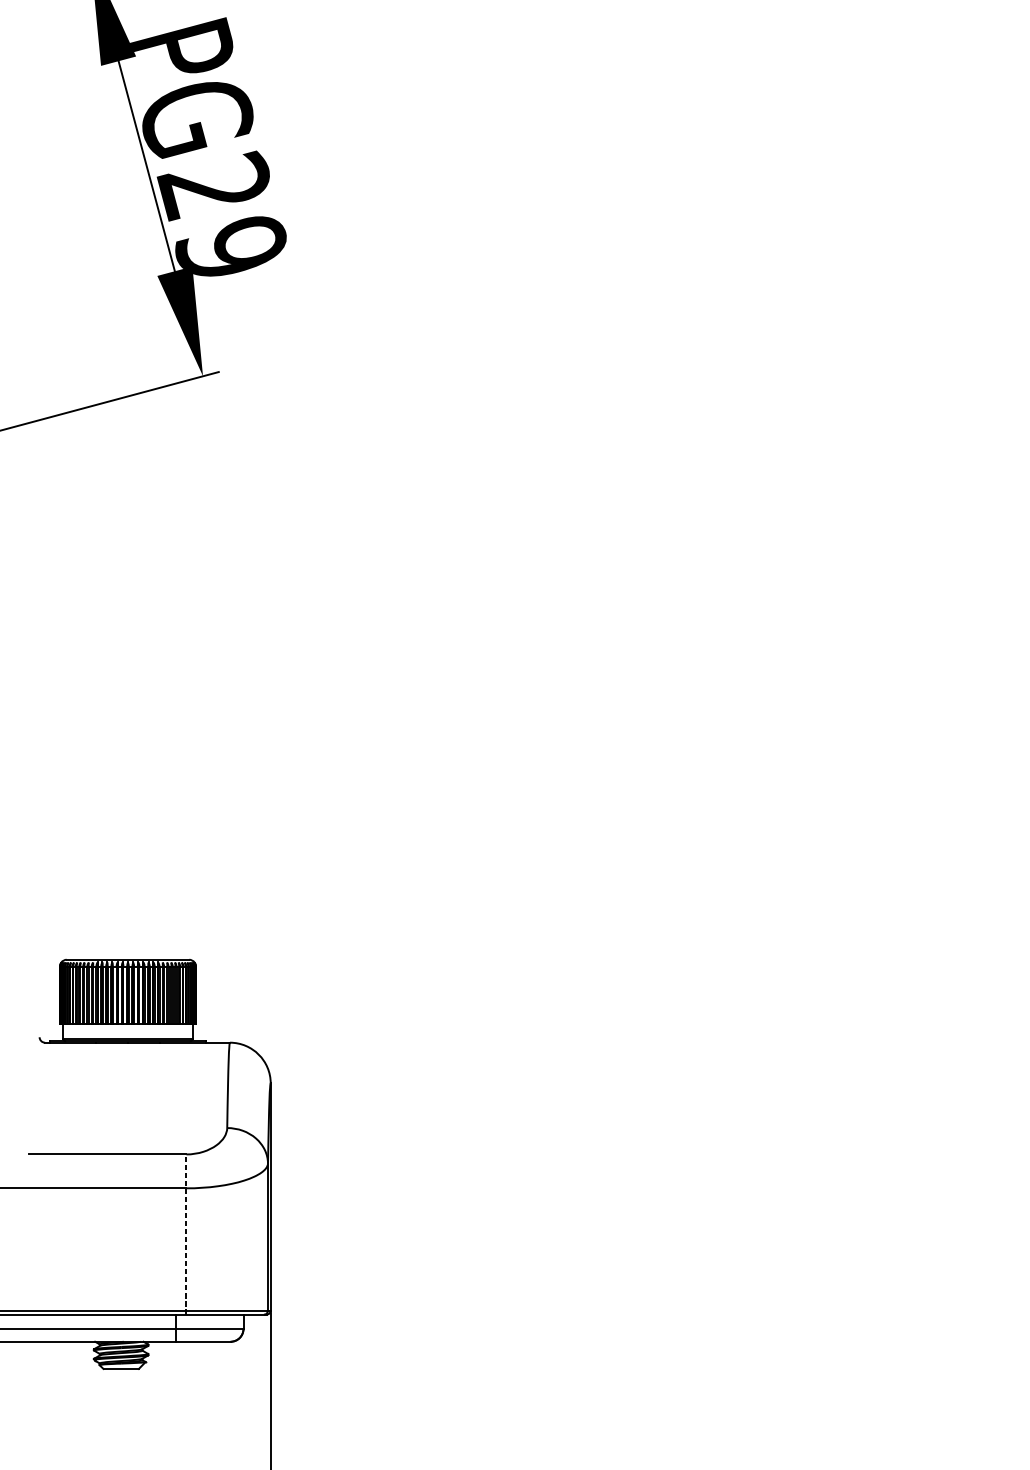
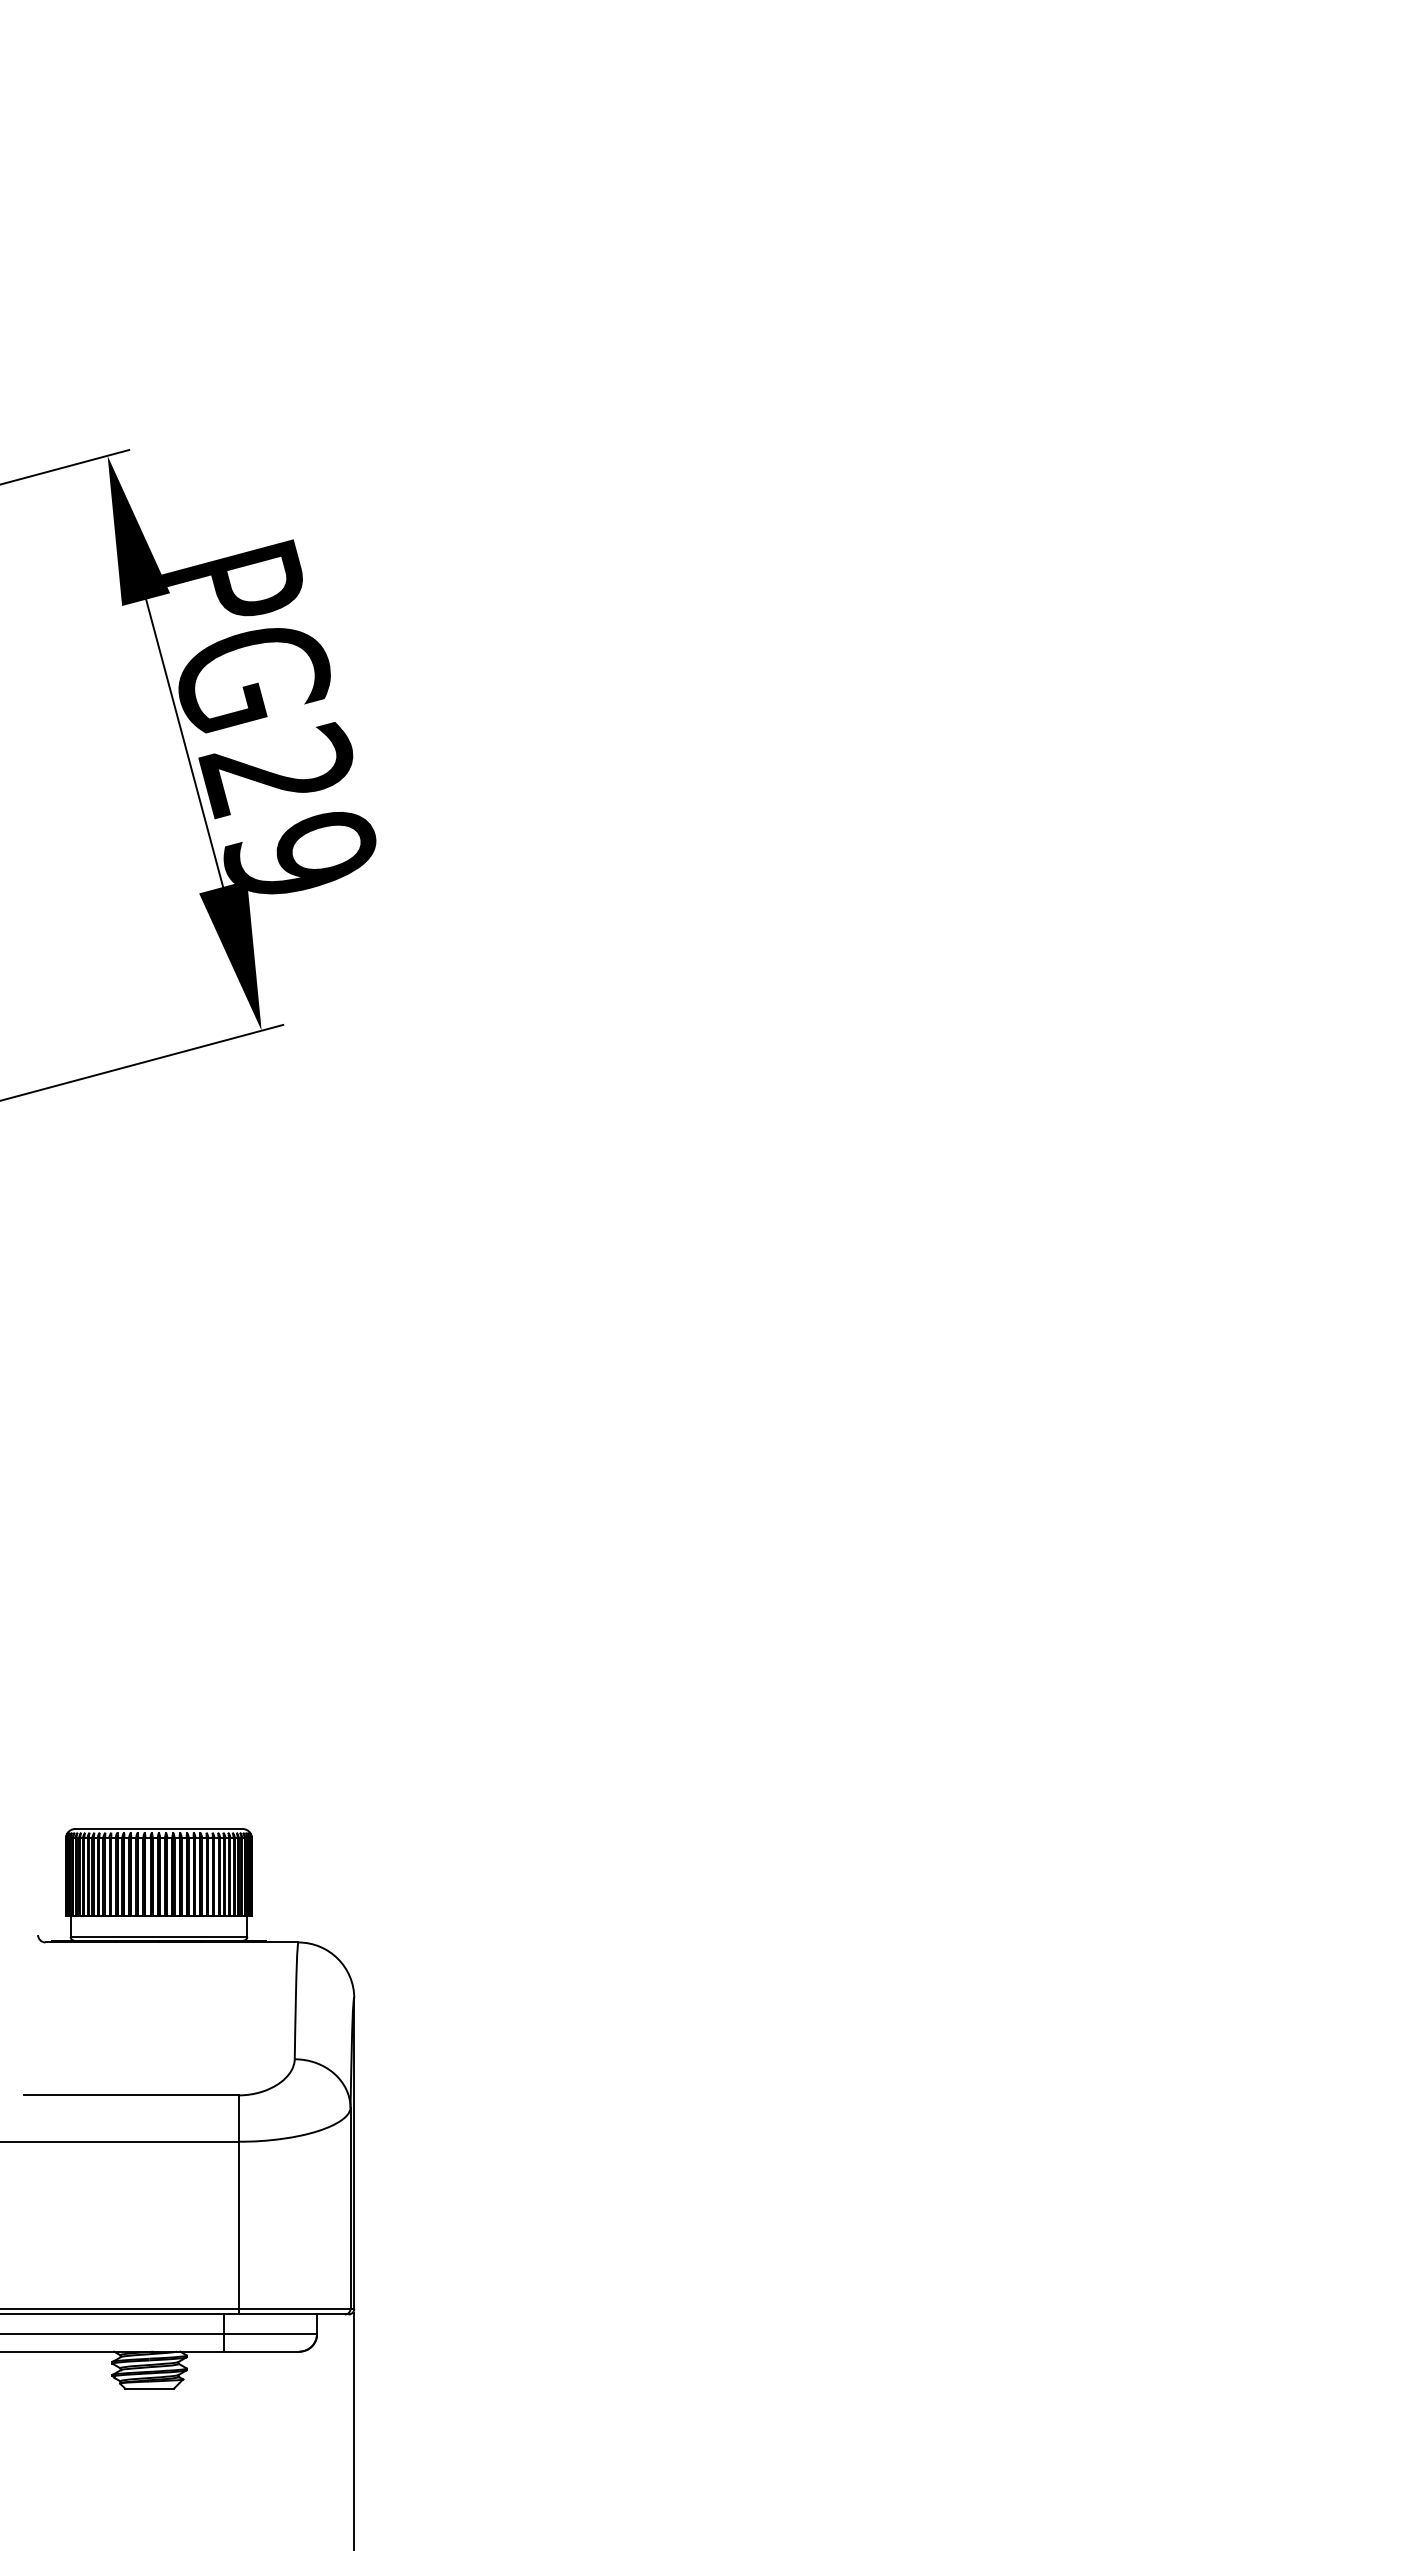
line: (186, 1234) -> (238, 2204), dashed -> solid

